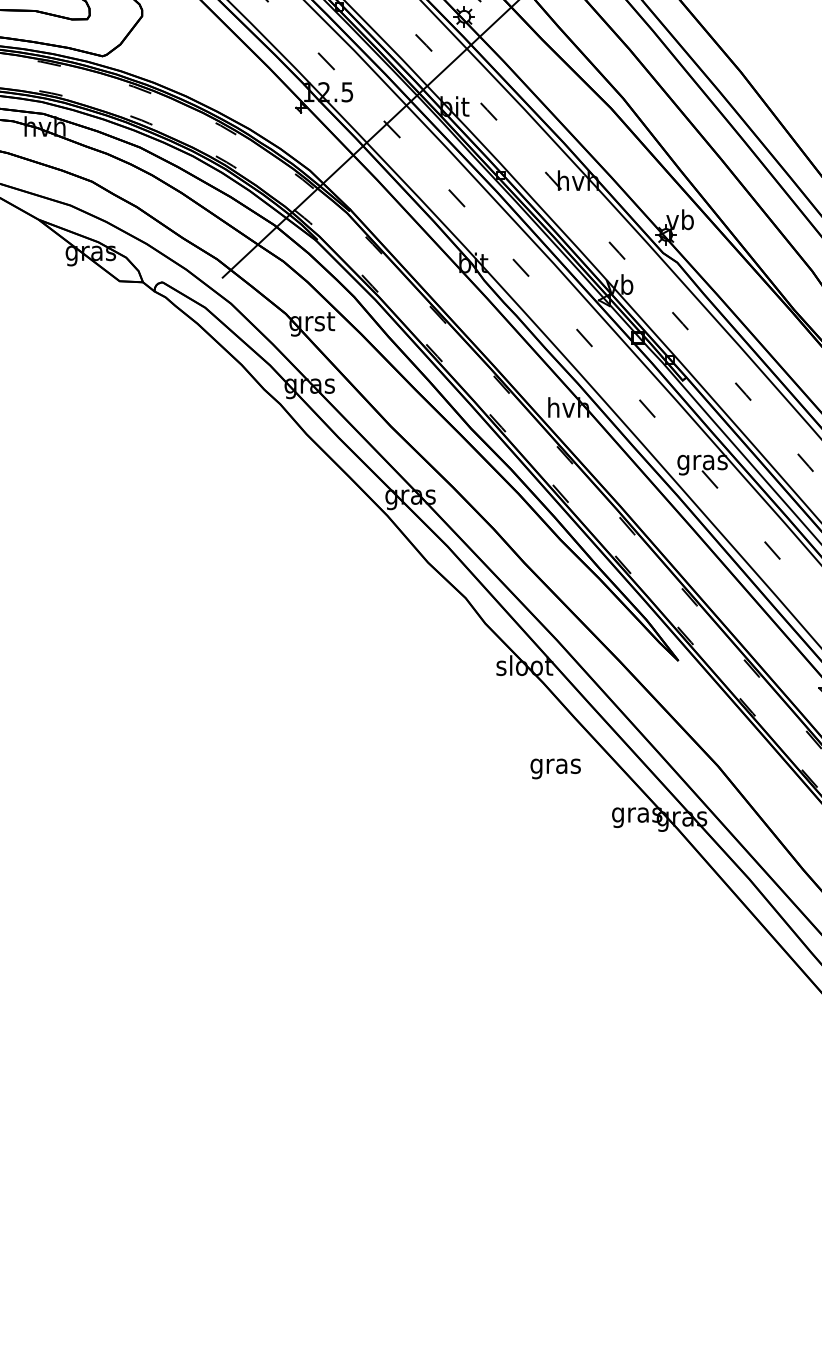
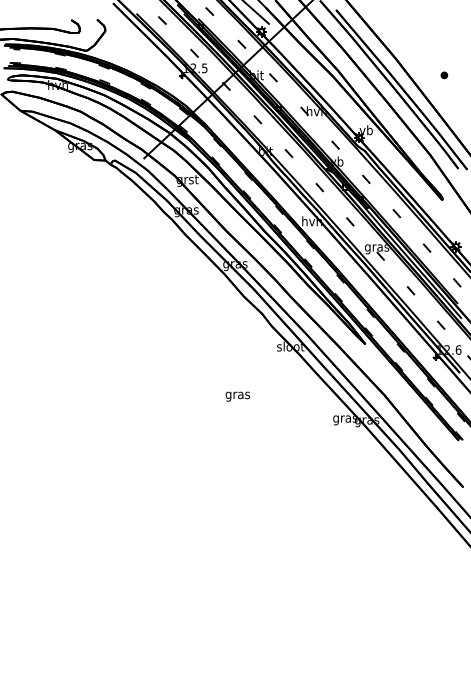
text: (554, 768) -> (237, 396), moved

